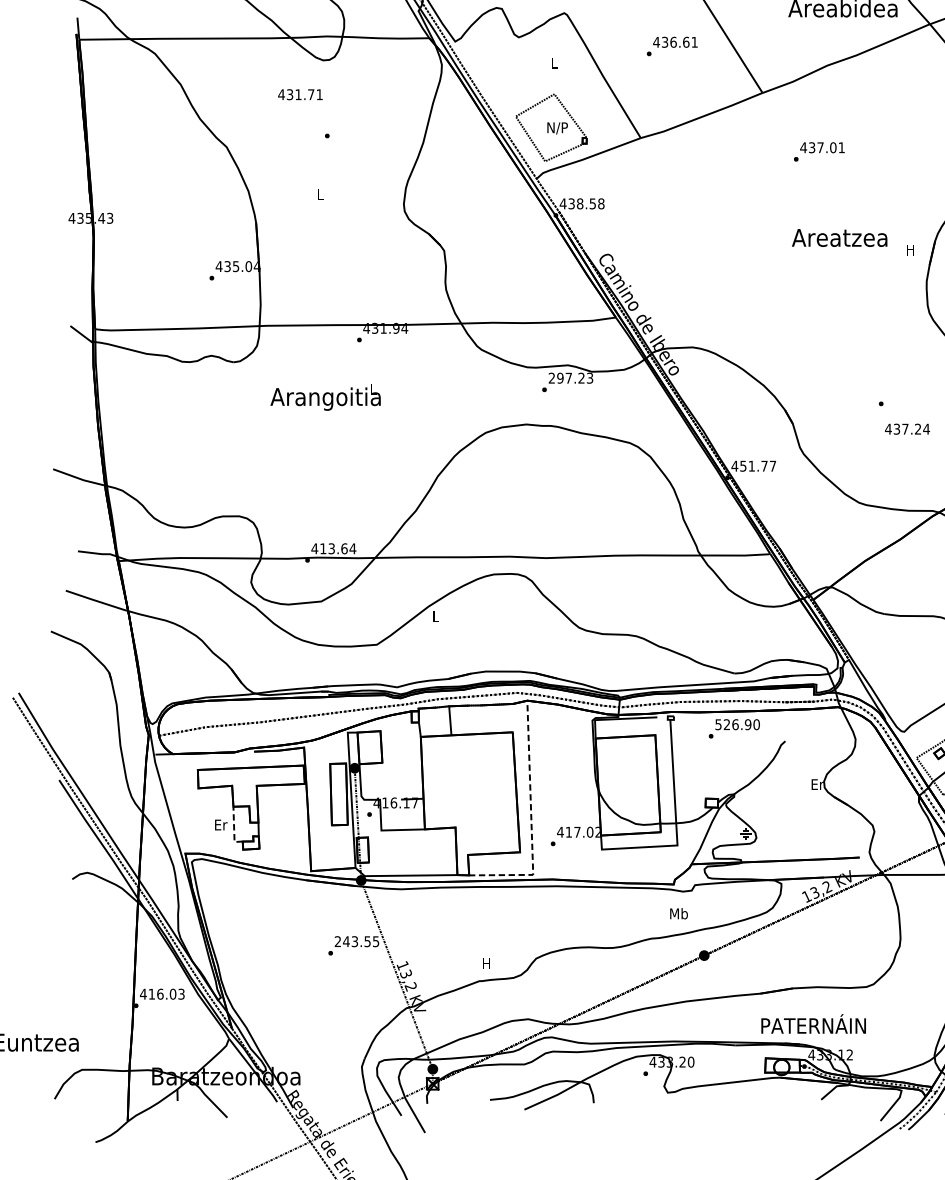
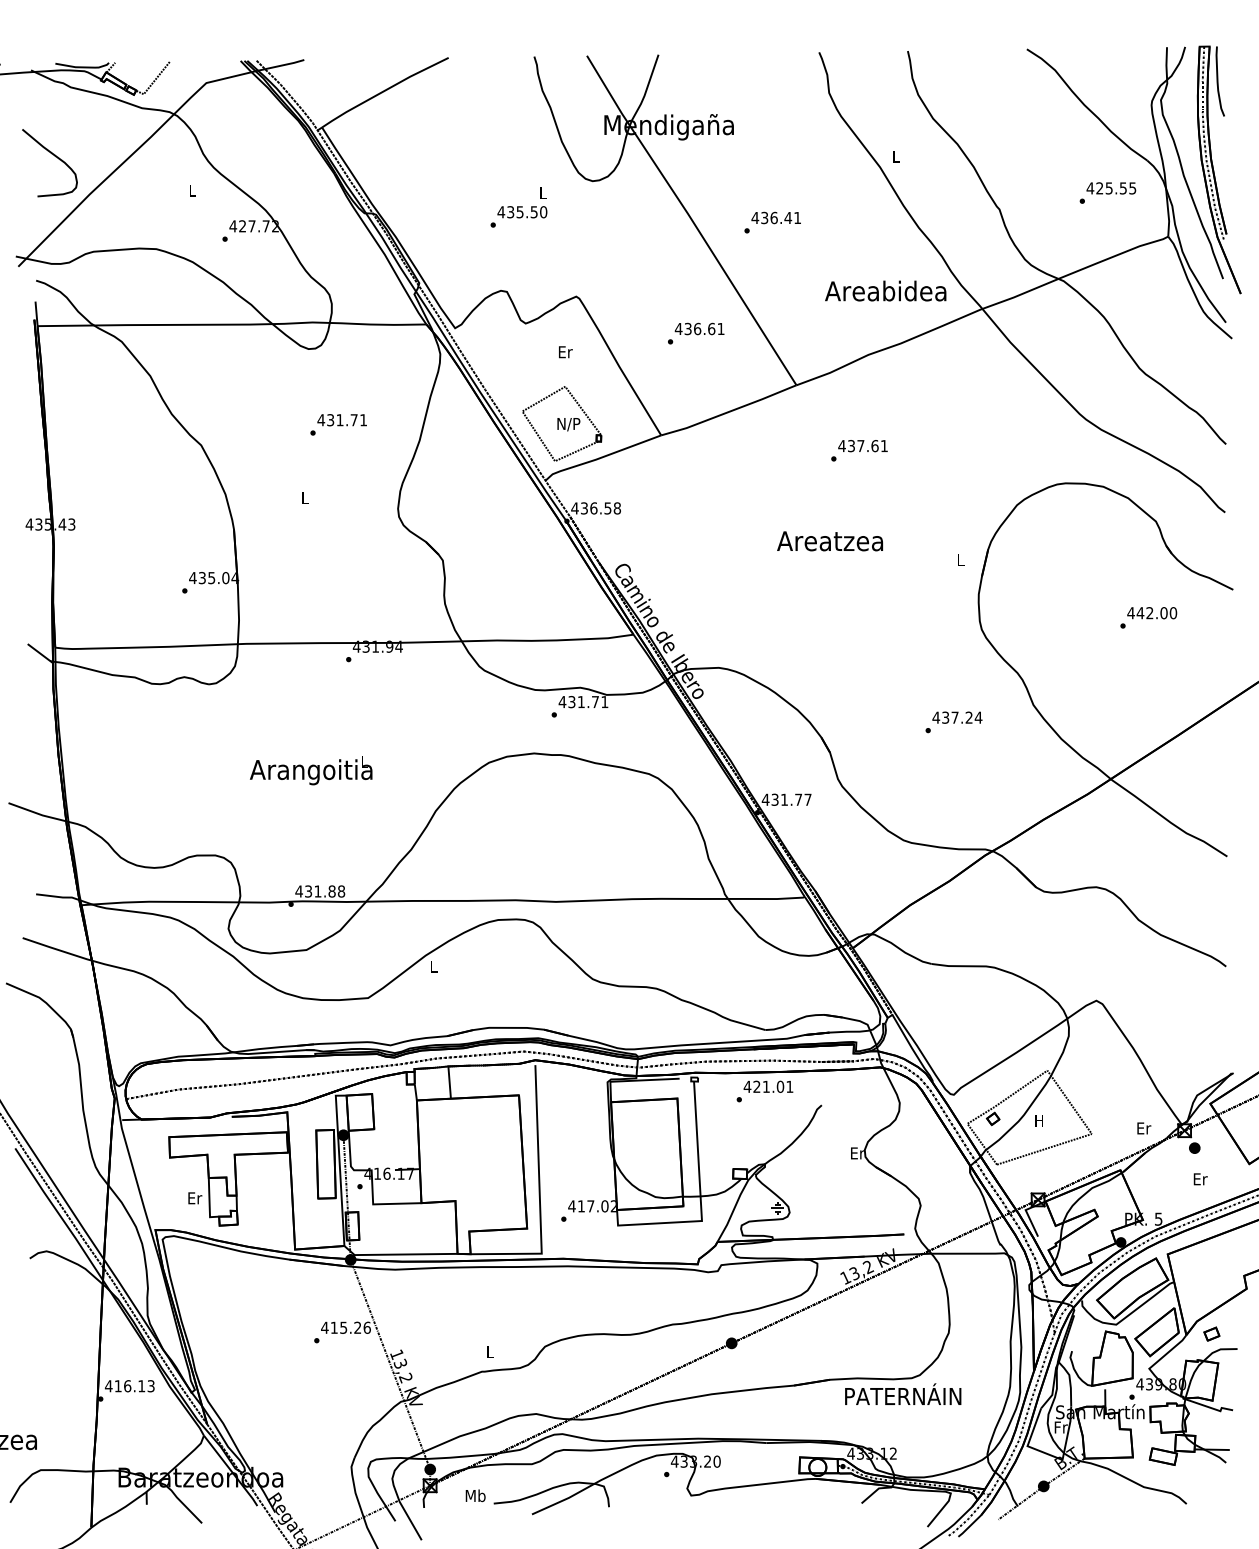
text: (554, 63) -> (565, 352), L -> Er
text: (299, 94) -> (341, 420), moved
text: (832, 147) -> (874, 445), 437.01 -> 437.61
text: (579, 203) -> (593, 508), 438.58 -> 436.58
text: (839, 238) -> (829, 541), moved
text: (910, 249) -> (960, 559), H -> L
text: (570, 378) -> (583, 702), 297.23 -> 431.71
text: (325, 397) -> (311, 770), moved
text: (907, 429) -> (957, 717), moved
text: (743, 465) -> (775, 798), 451.77 -> 431.77
text: (338, 548) -> (325, 891), 413.64 -> 431.88
text: (737, 724) -> (768, 1086), 526.90 -> 421.01
line: (531, 822) -> (539, 1195), dashed -> solid
line: (234, 828) -> (209, 1202), dashed -> solid
text: (678, 913) -> (475, 1495), moved
text: (356, 941) -> (345, 1327), 243.55 -> 415.26
text: (486, 962) -> (489, 1351), H -> L
text: (172, 994) -> (141, 1386), 416.03 -> 416.13
text: (813, 1023) -> (903, 1393), moved

